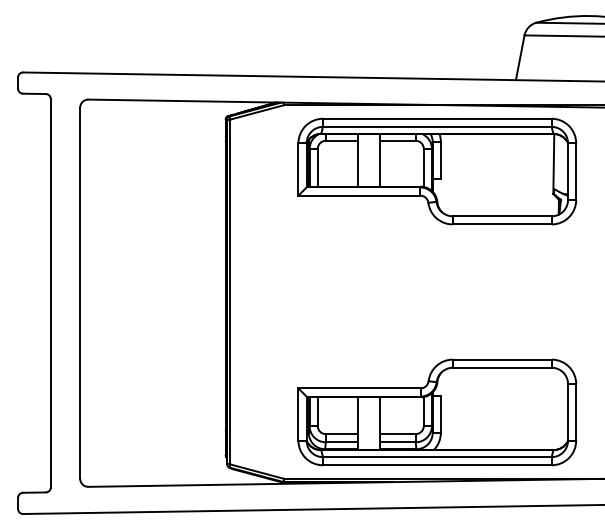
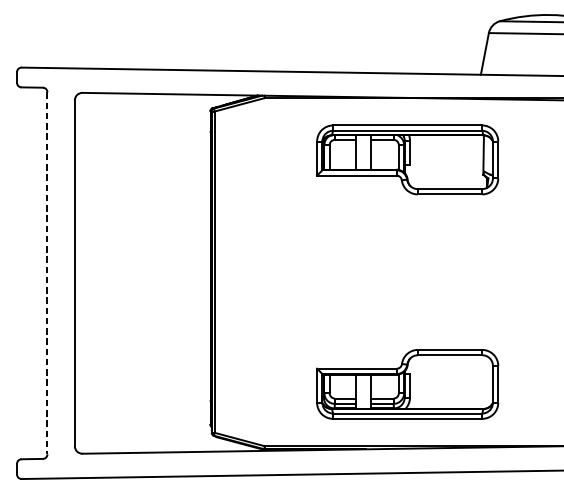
part: (437, 171) -> (407, 159), size x0.7
line: (50, 293) -> (47, 273), solid -> dashed
part: (437, 412) -> (407, 384), size x0.7

